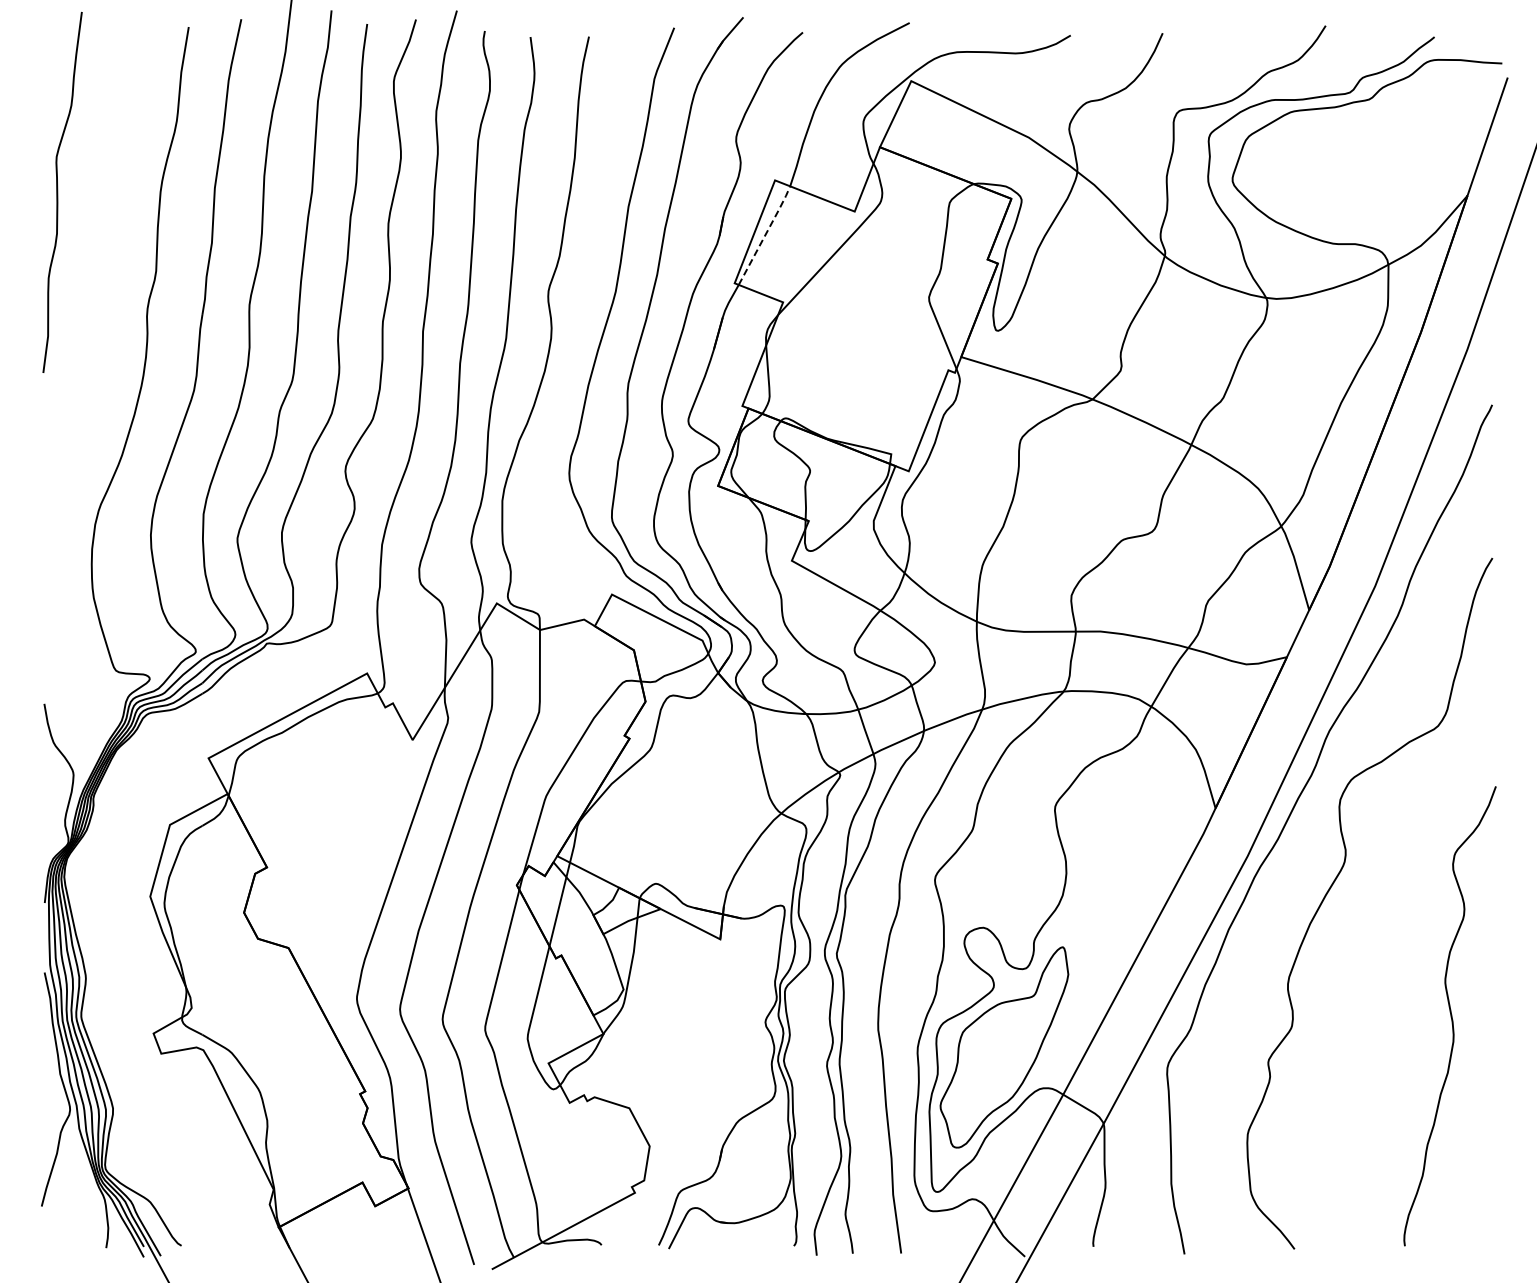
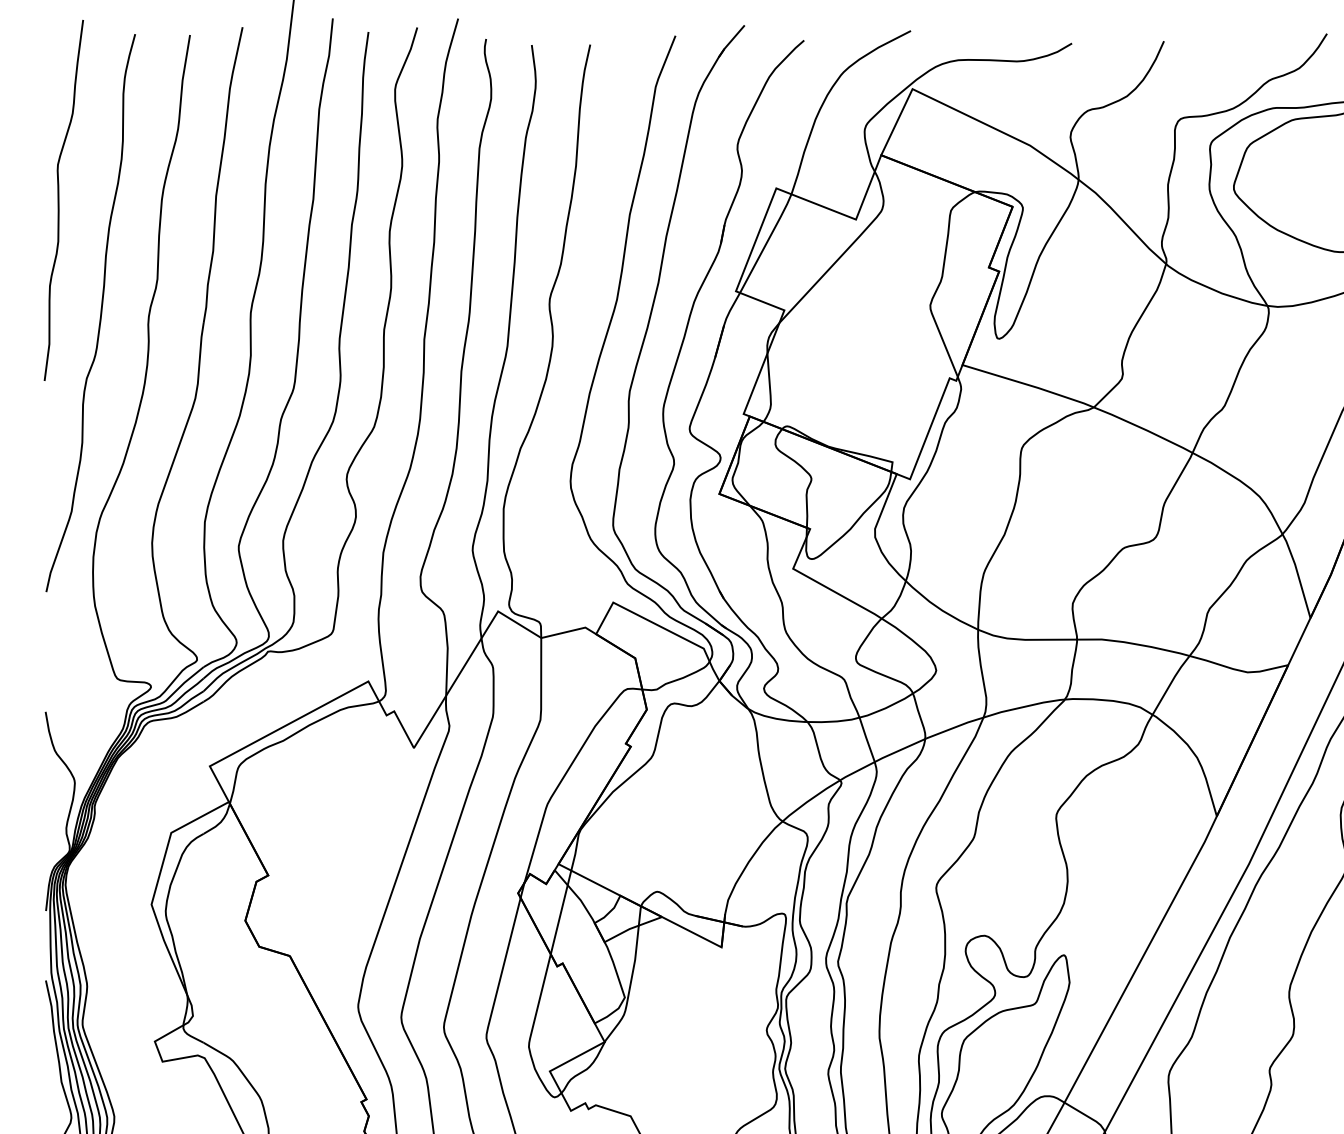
line: (765, 234) -> (766, 242), dashed -> solid
curve: (98, 307) -> (99, 315), added

